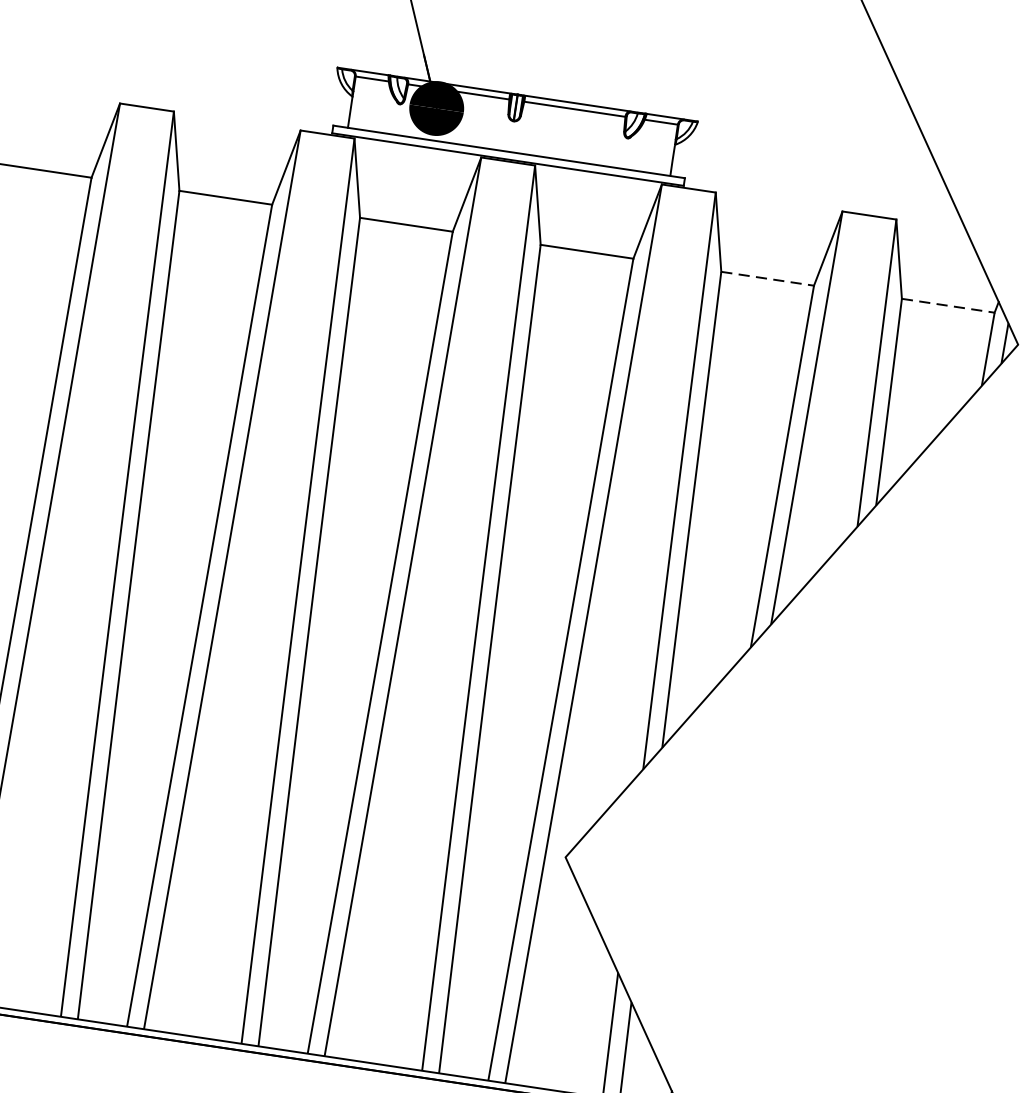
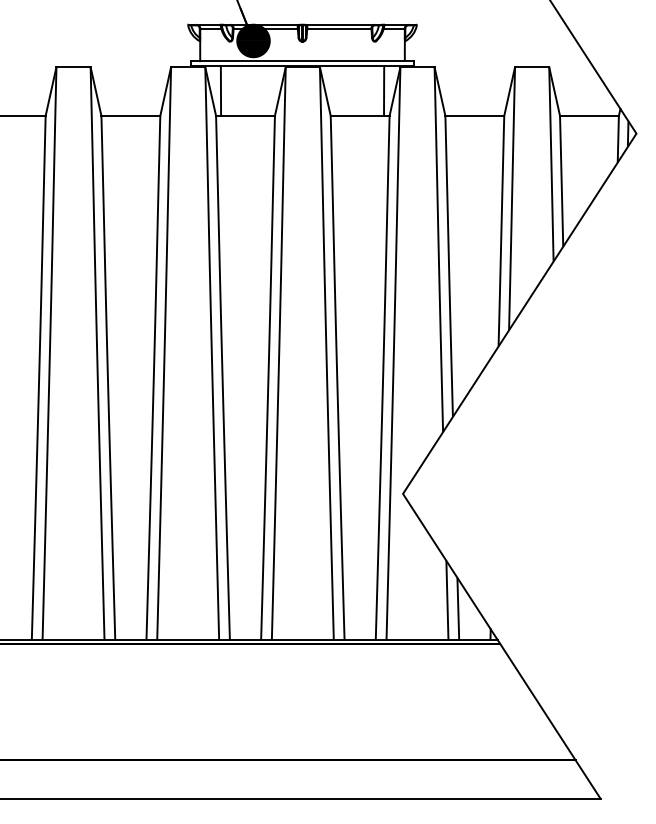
line: (372, 178) -> (220, 90), added
line: (631, 217) -> (384, 90), added
line: (768, 278) -> (475, 115), dashed -> solid
line: (948, 305) -> (589, 115), dashed -> solid

